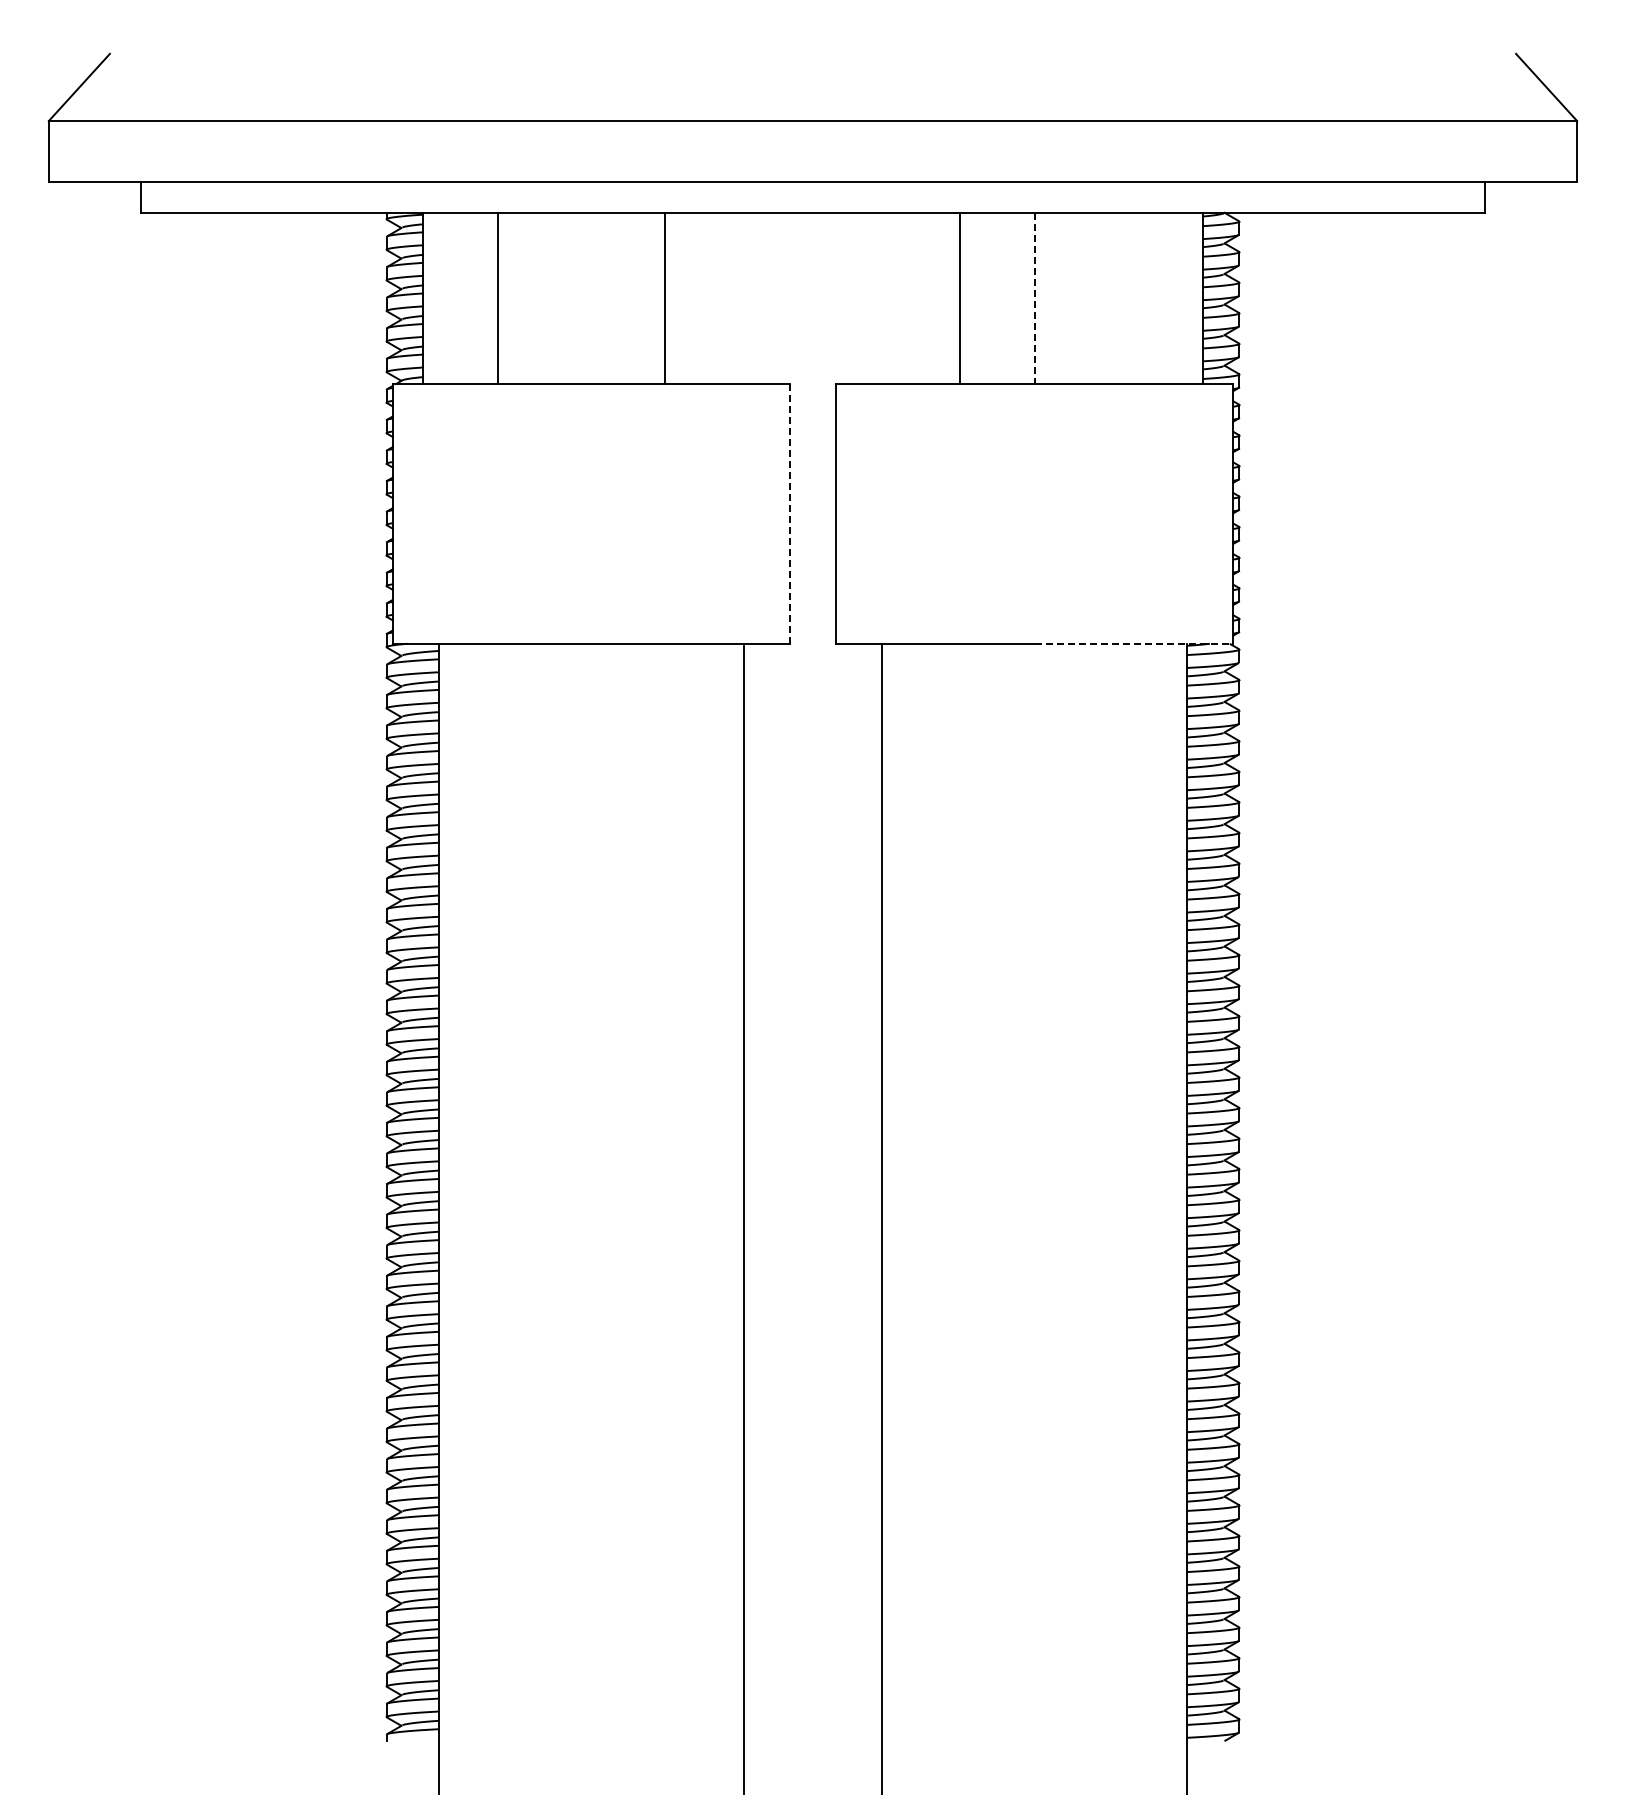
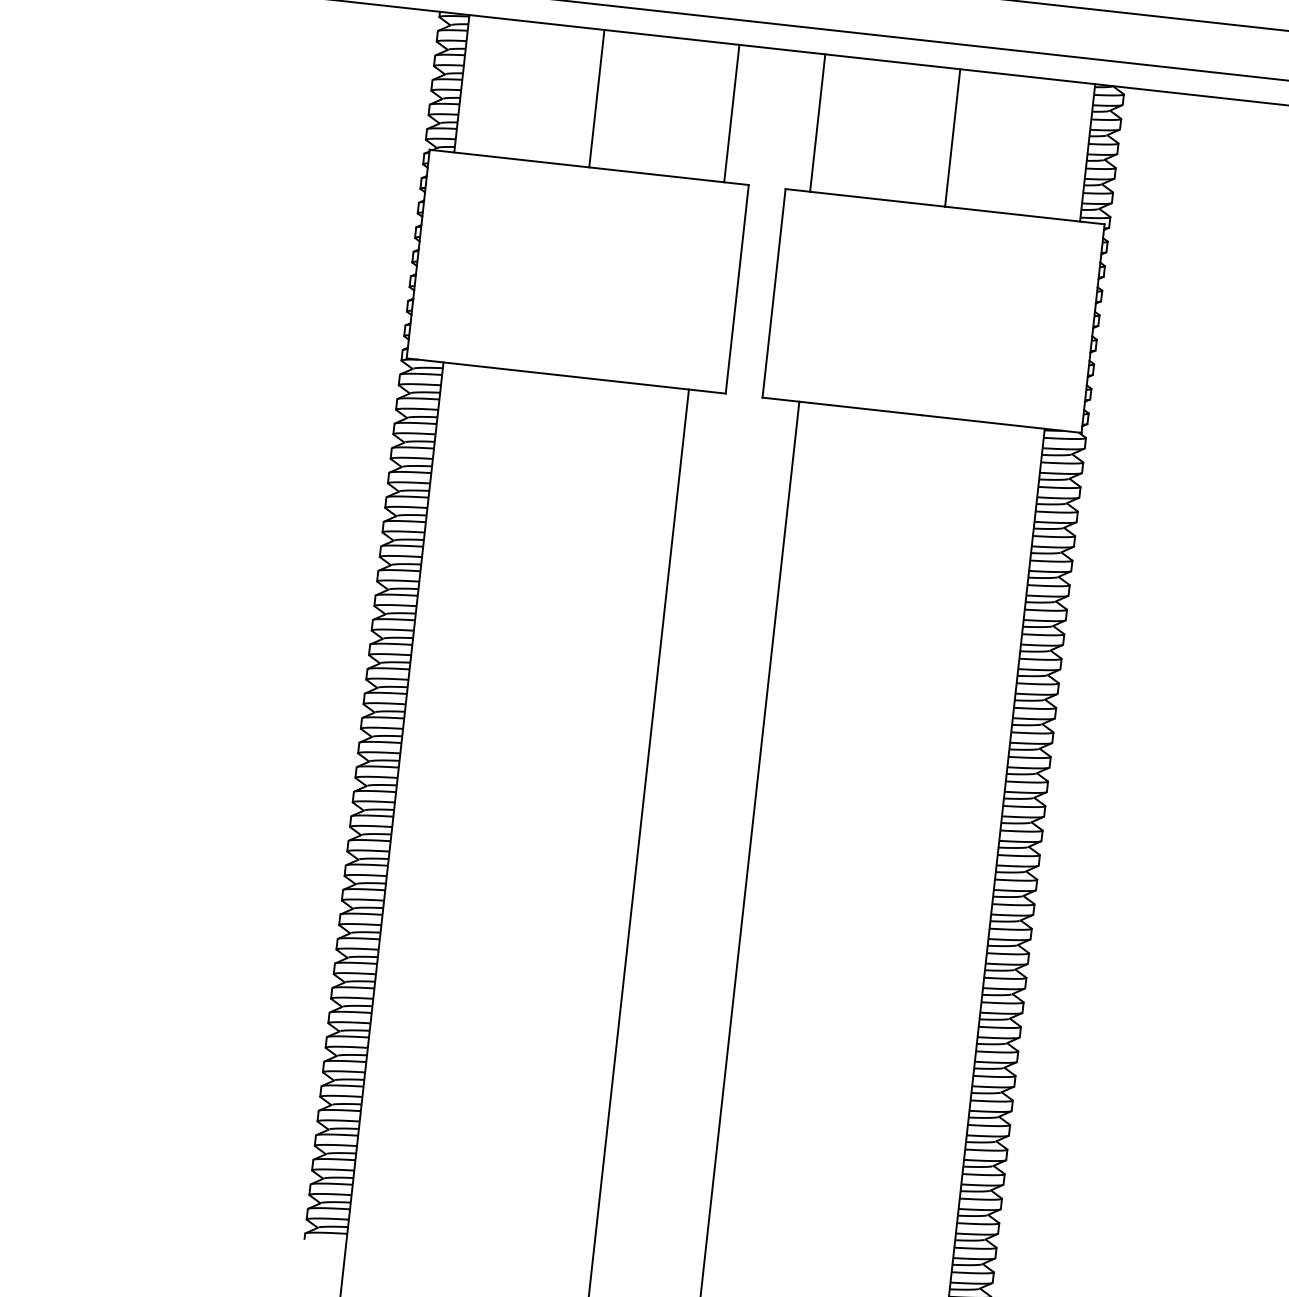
line: (498, 297) -> (597, 97), moved
line: (664, 297) -> (731, 112), moved
line: (959, 297) -> (817, 122), moved
line: (1034, 298) -> (952, 138), dashed -> solid
line: (790, 513) -> (737, 289), dashed -> solid
line: (1134, 643) -> (1002, 423), dashed -> solid

